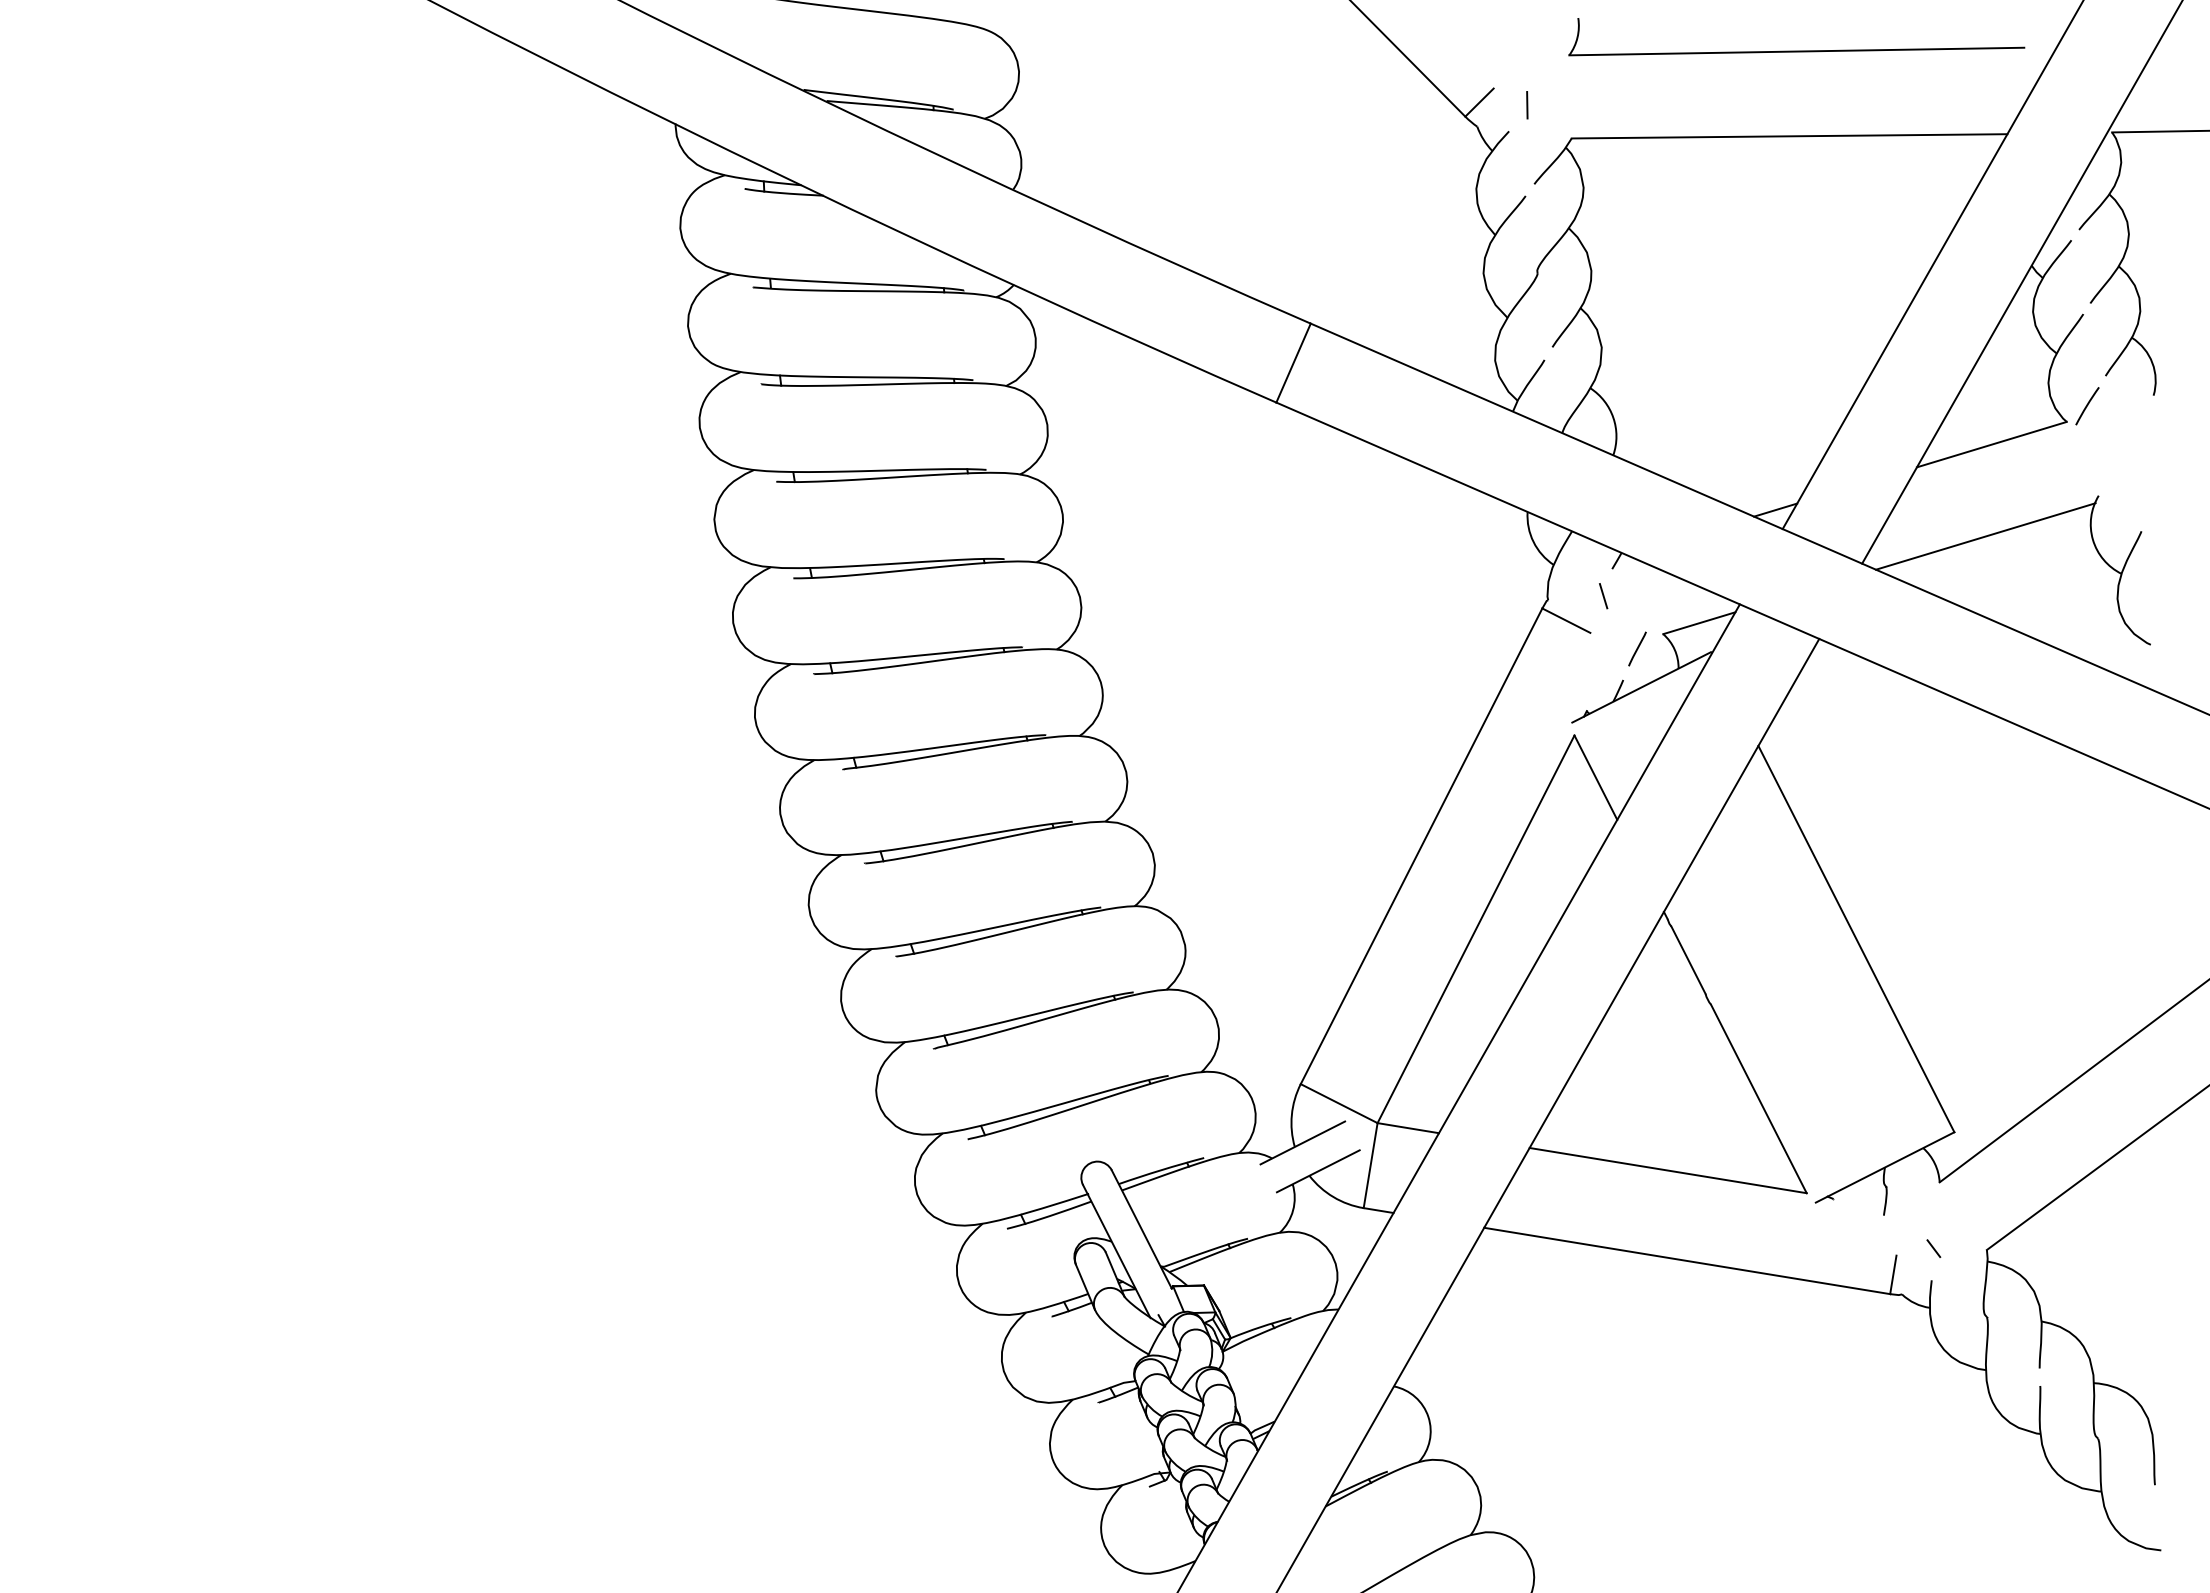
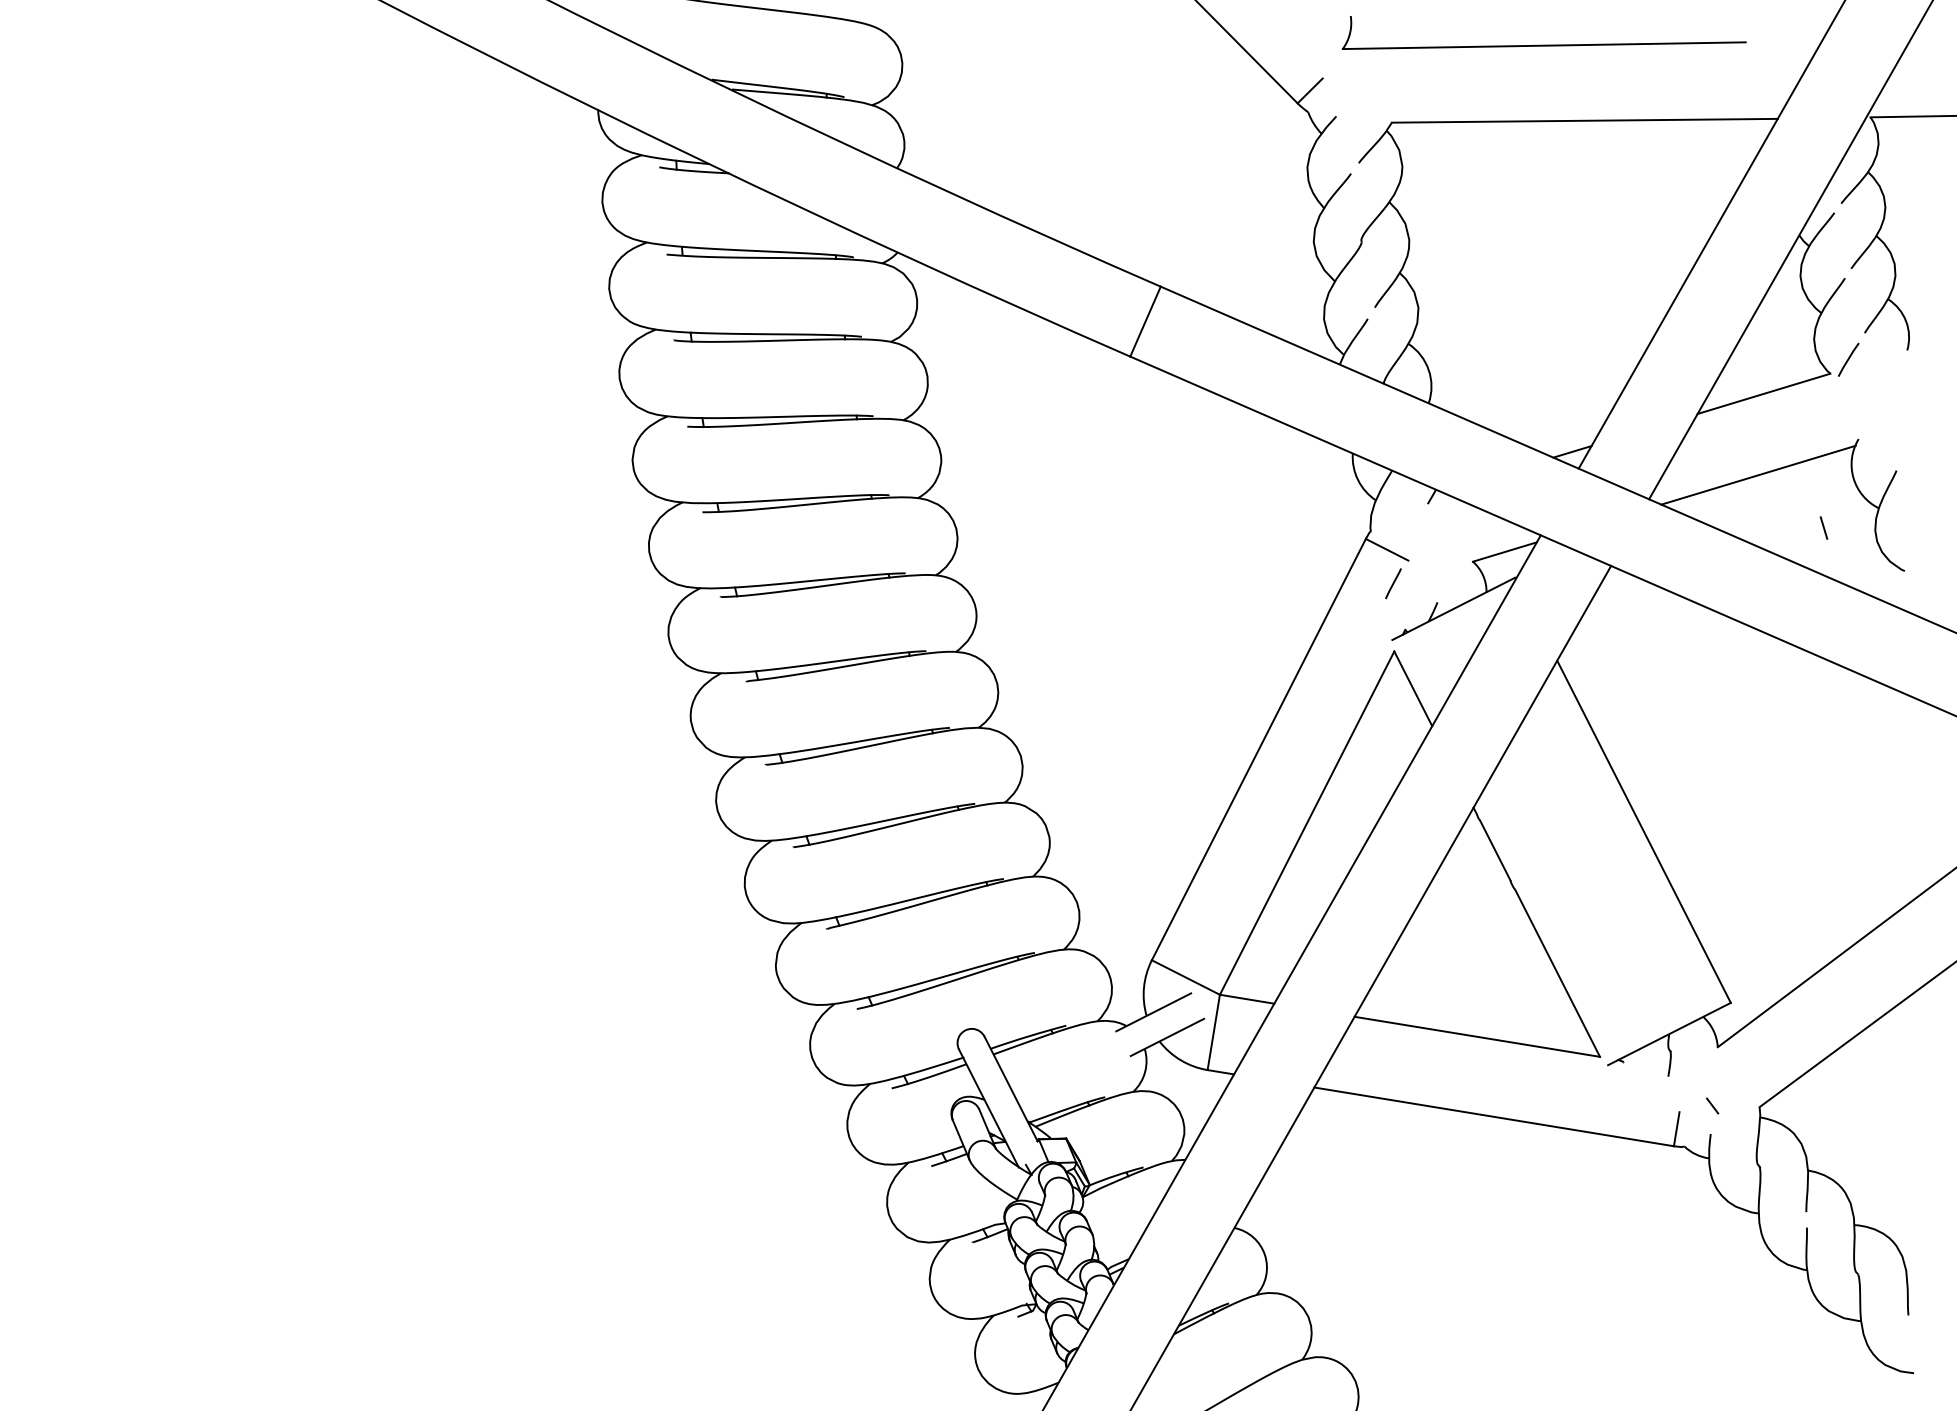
part: (1796, 50) -> (1544, 44), moved
line: (1527, 105) -> (1352, 93), removed
line: (1603, 596) -> (1823, 528), moved
line: (1637, 648) -> (1393, 583), moved

